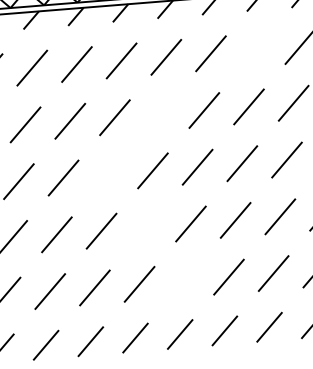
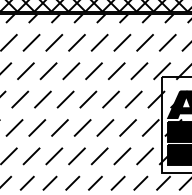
line: (255, 49) -> (122, 42), added
line: (160, 114) -> (71, 71), added
line: (107, 174) -> (42, 99), added
line: (145, 226) -> (59, 127), added
line: (183, 281) -> (76, 156), added

